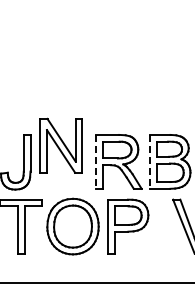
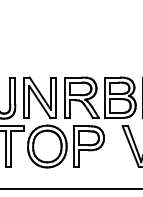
part: (60, 145) -> (39, 97), moved
line: (96, 161) -> (65, 97), dashed -> solid
line: (150, 161) -> (105, 97), dashed -> solid

